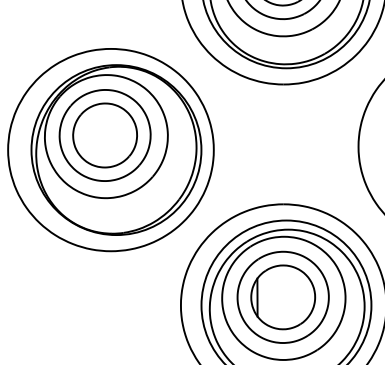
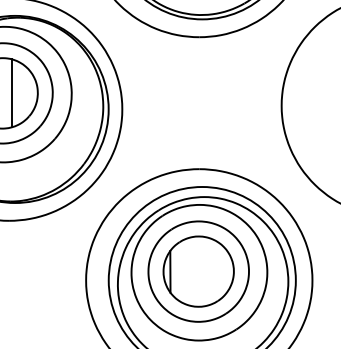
line: (113, 135) -> (11, 93), added

